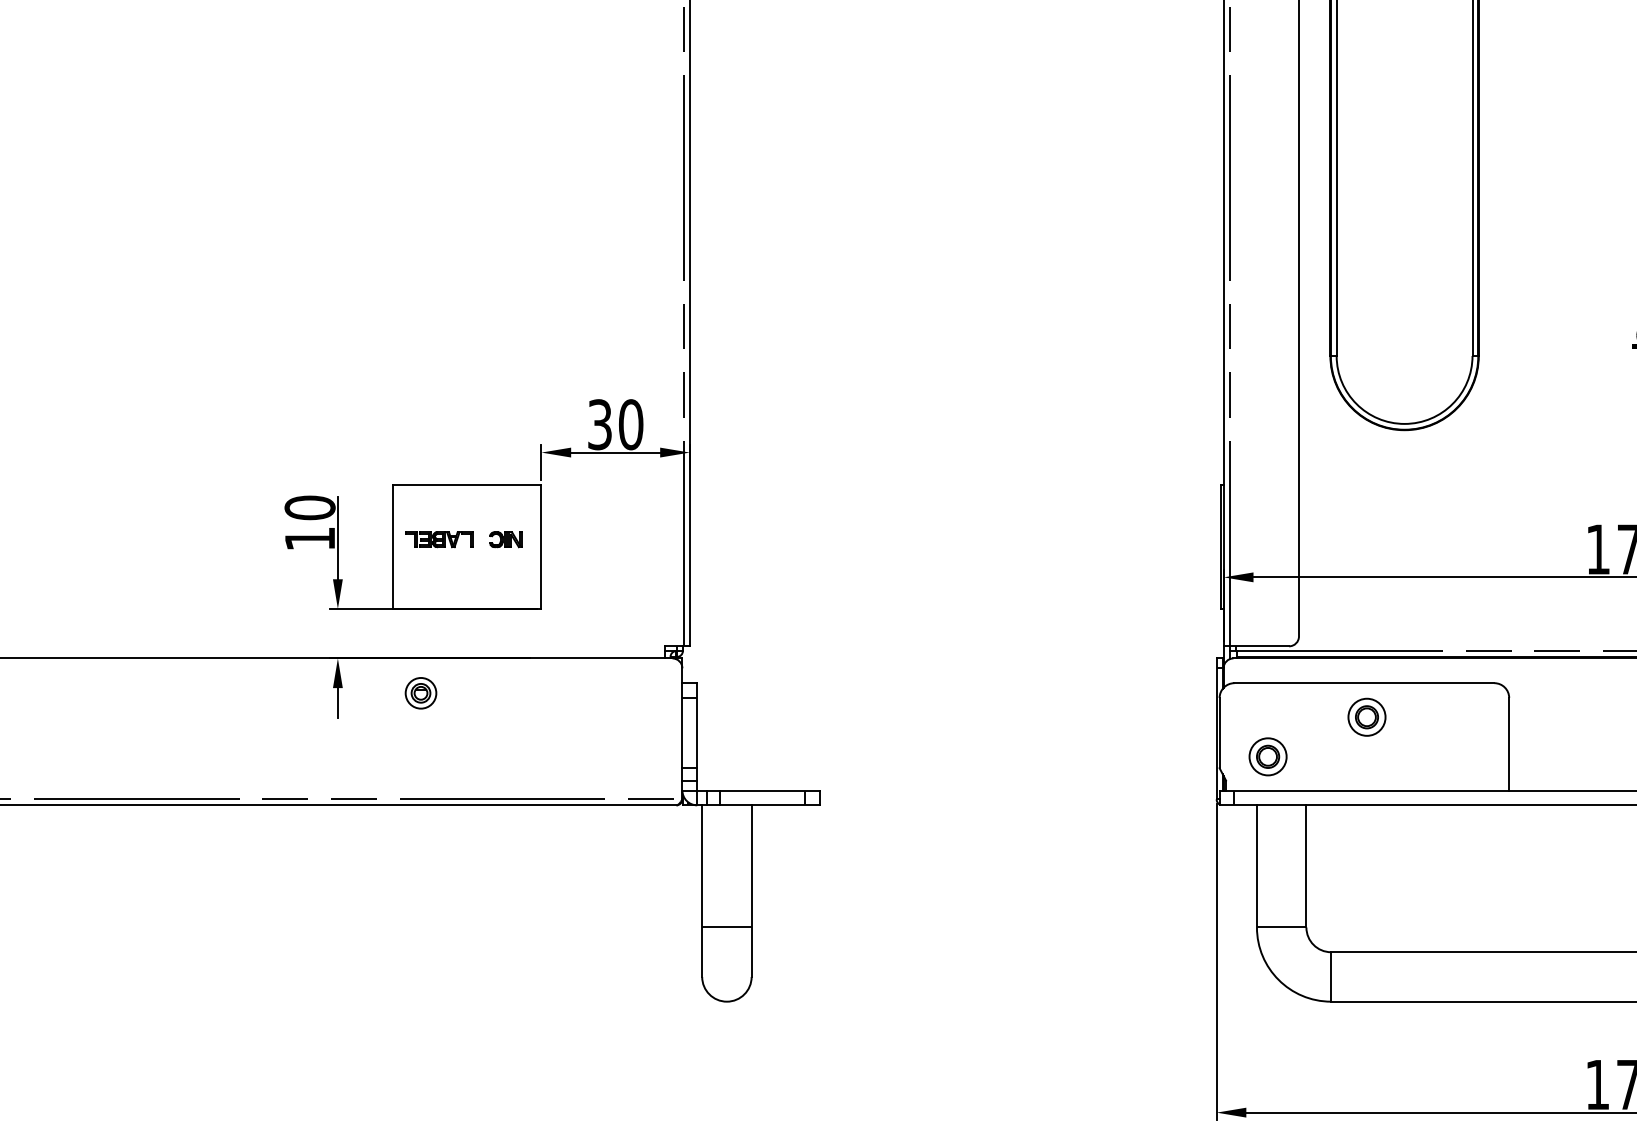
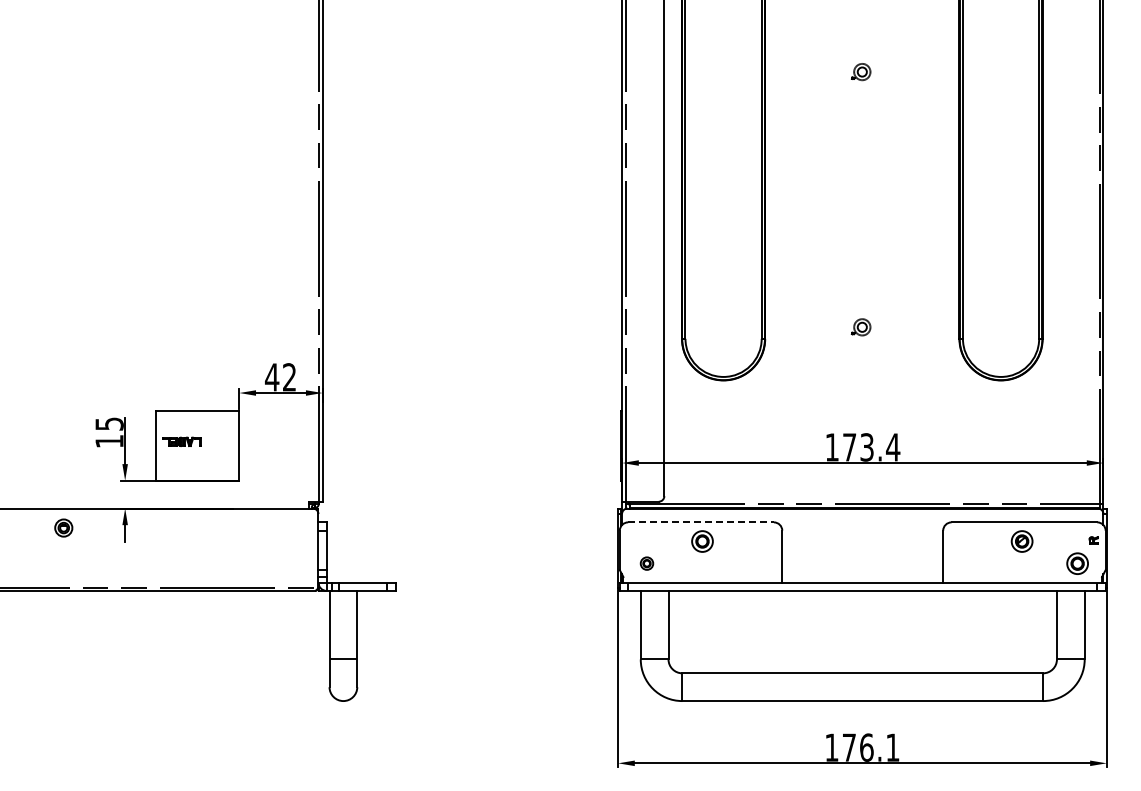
text: (614, 424) -> (280, 377), 30 -> 42
text: (309, 506) -> (109, 423), 10 -> 15
part: (504, 538) -> (218, 441), removed
line: (1365, 683) -> (701, 522), solid -> dashed
part: (420, 692) -> (63, 527), moved
part: (1267, 756) -> (646, 563), size x0.6

